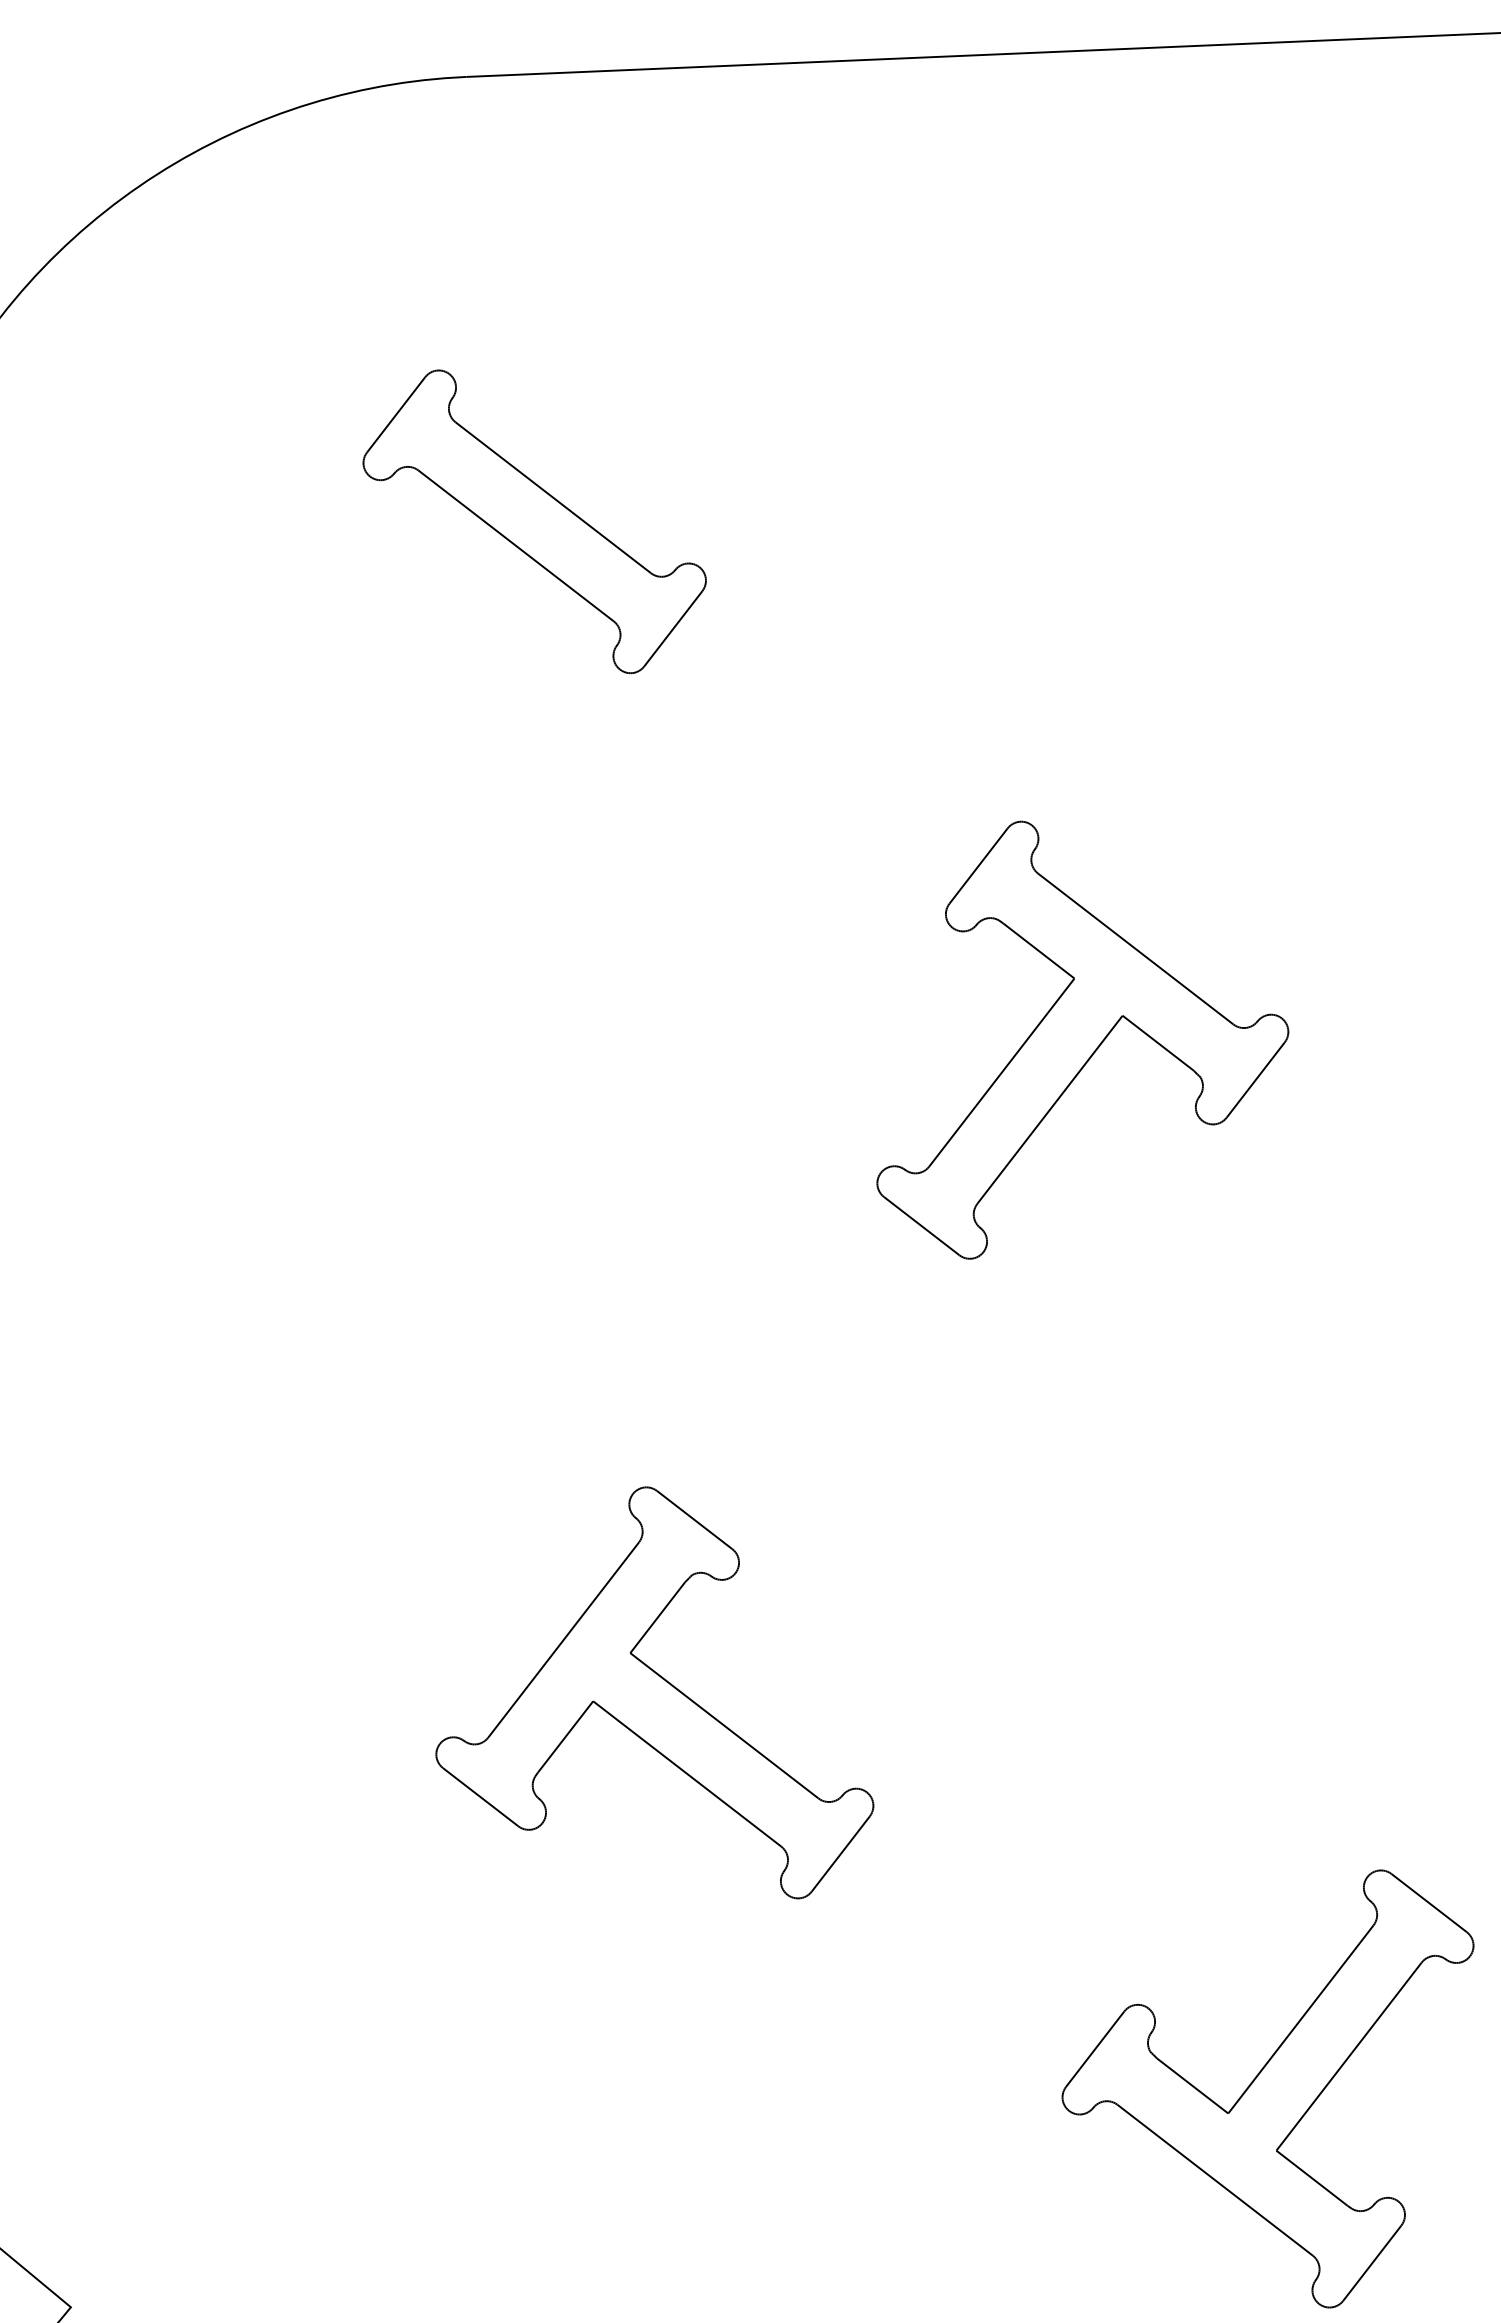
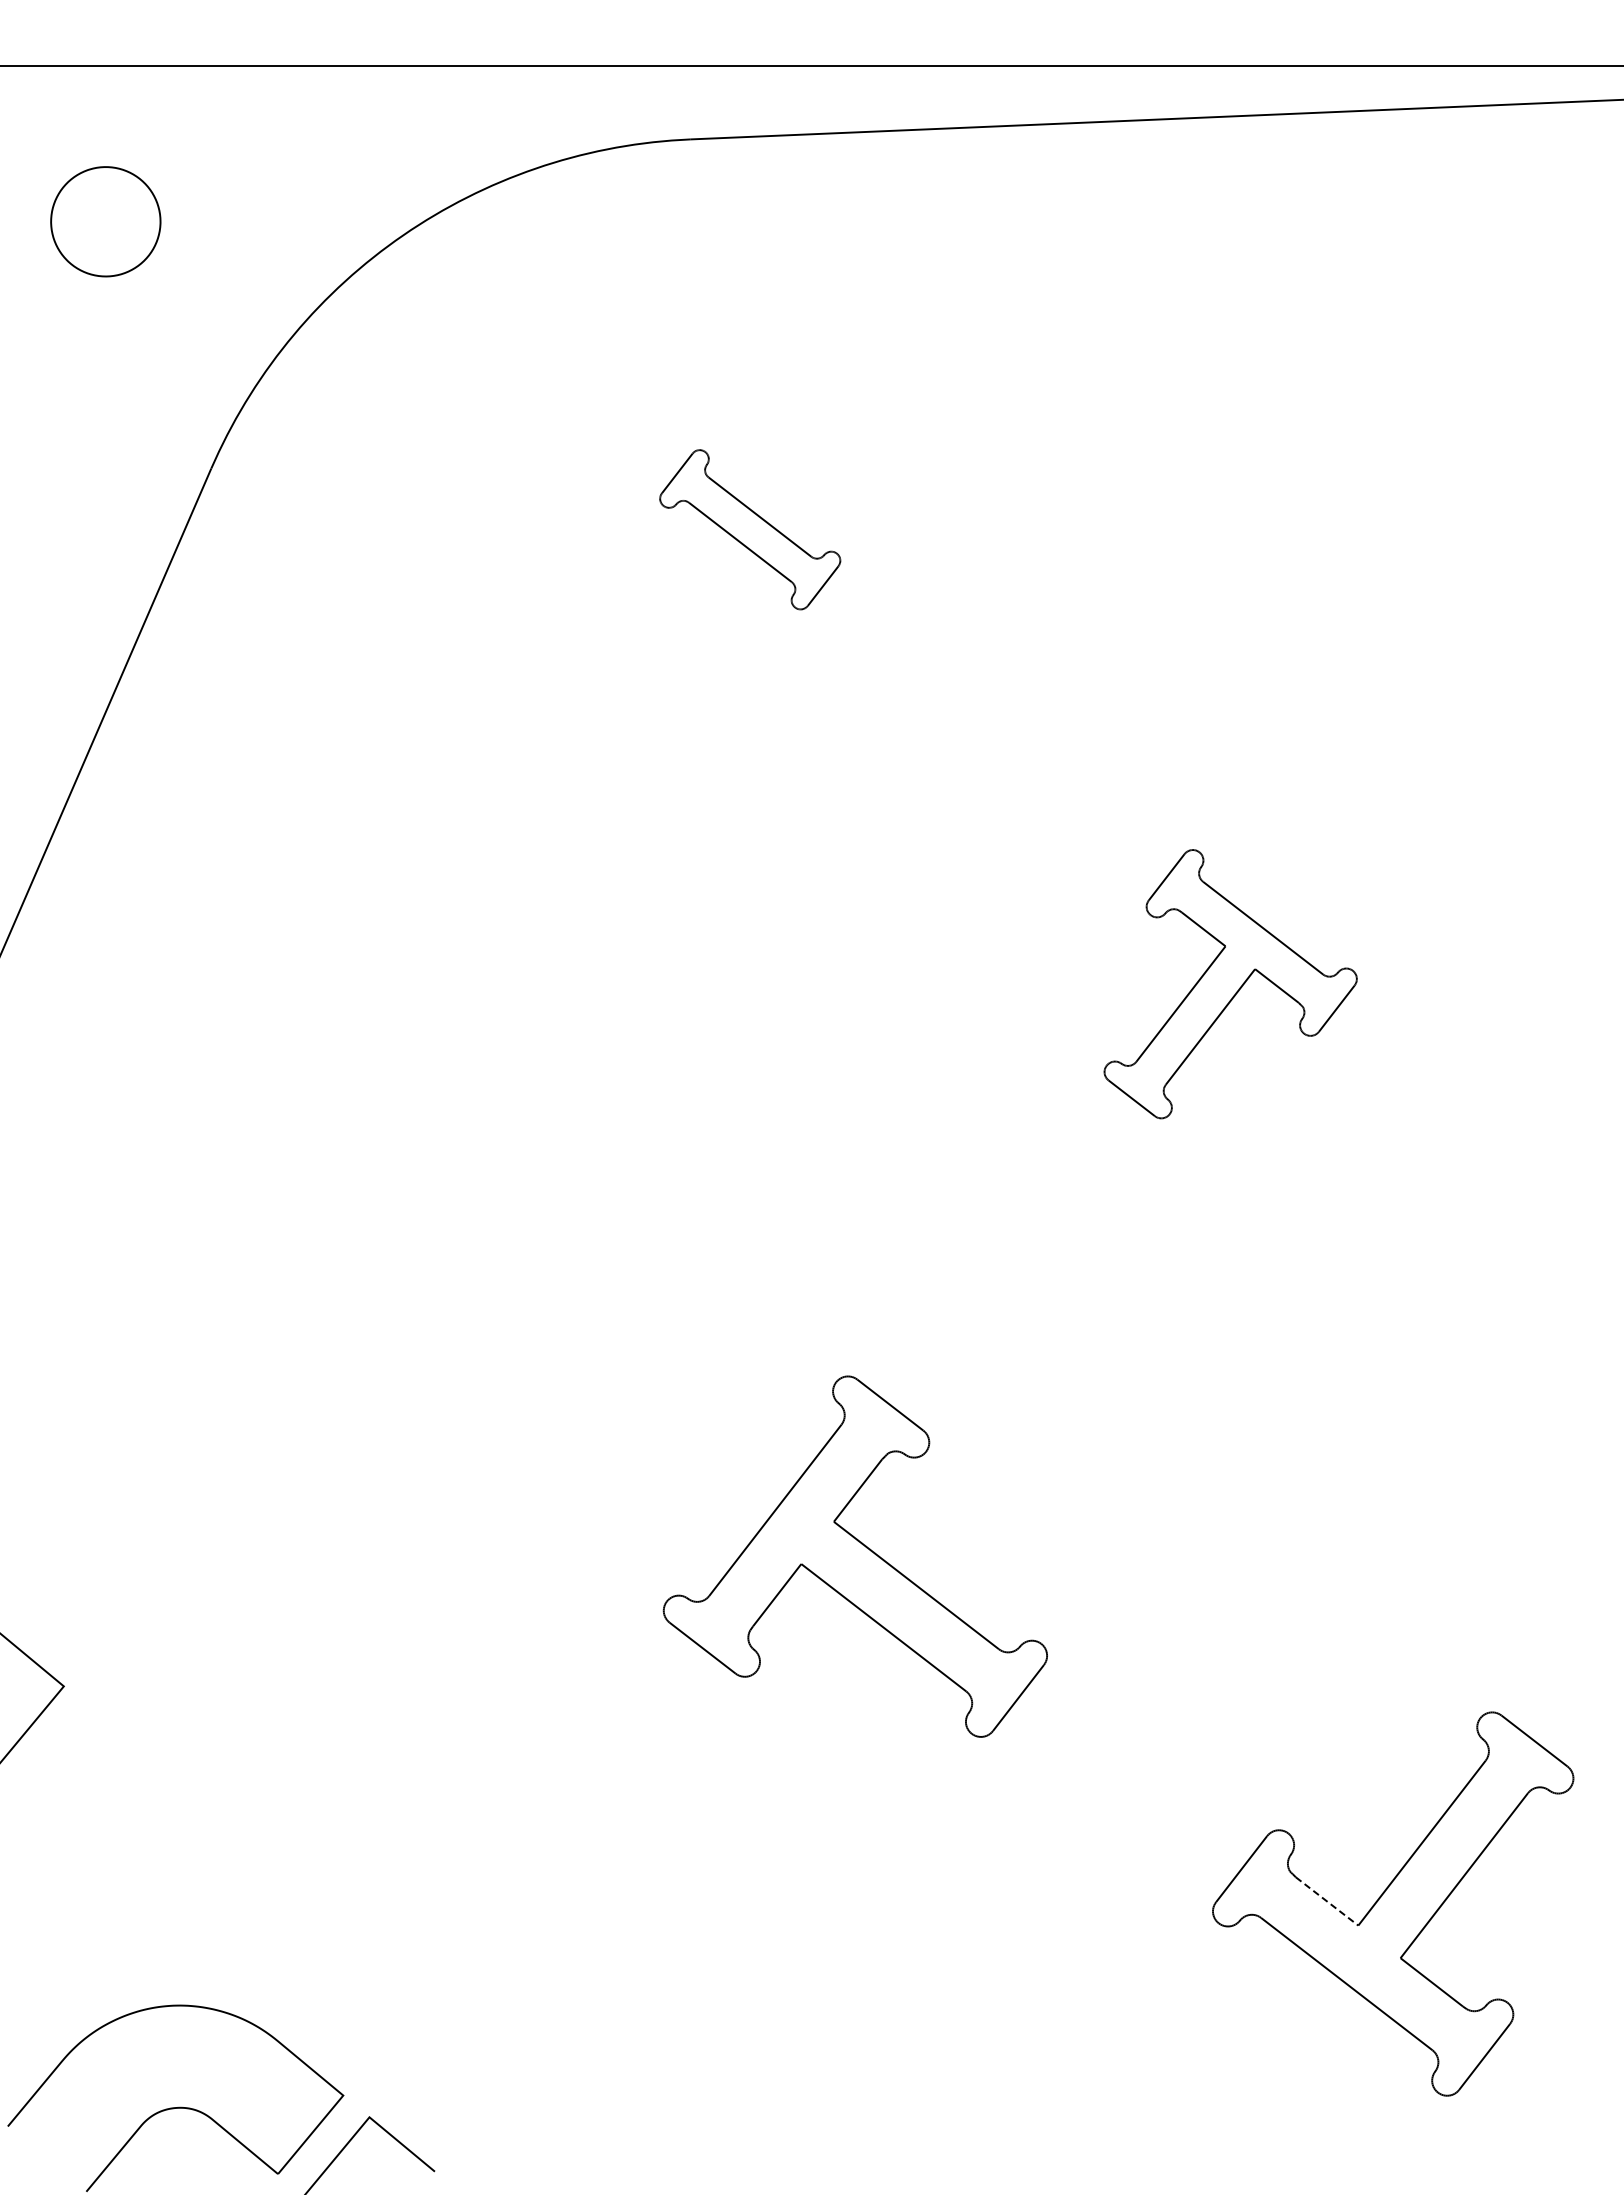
part: (535, 521) -> (750, 529), size x0.6
part: (1082, 1039) -> (1230, 983), size x0.7
line: (1193, 2086) -> (1327, 1901), solid -> dashed

